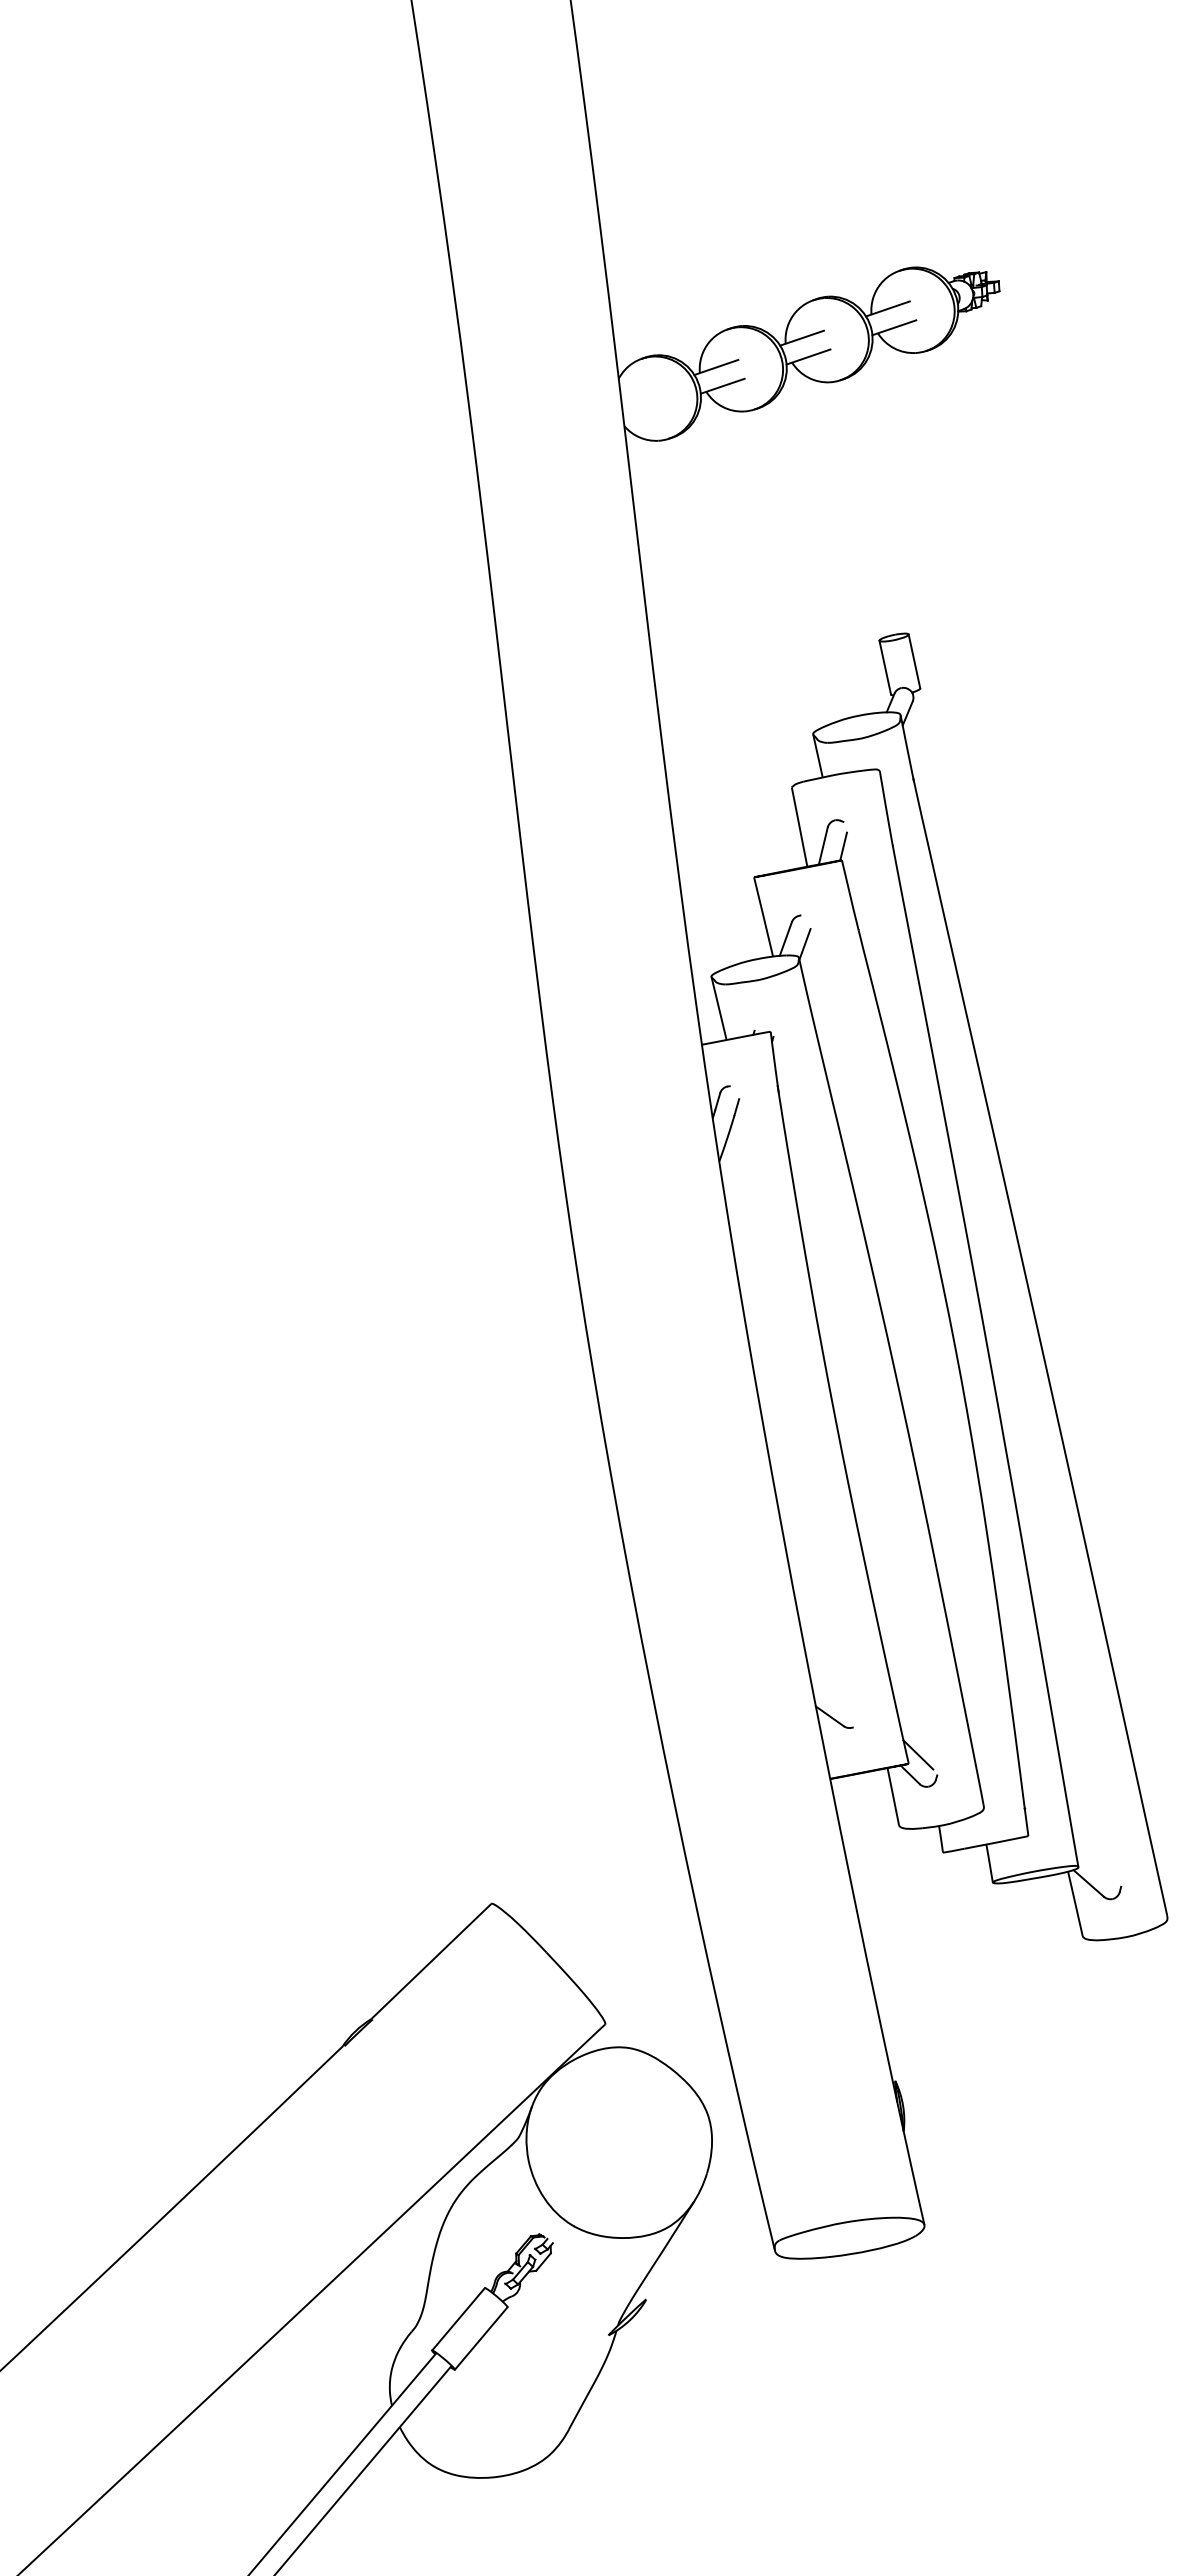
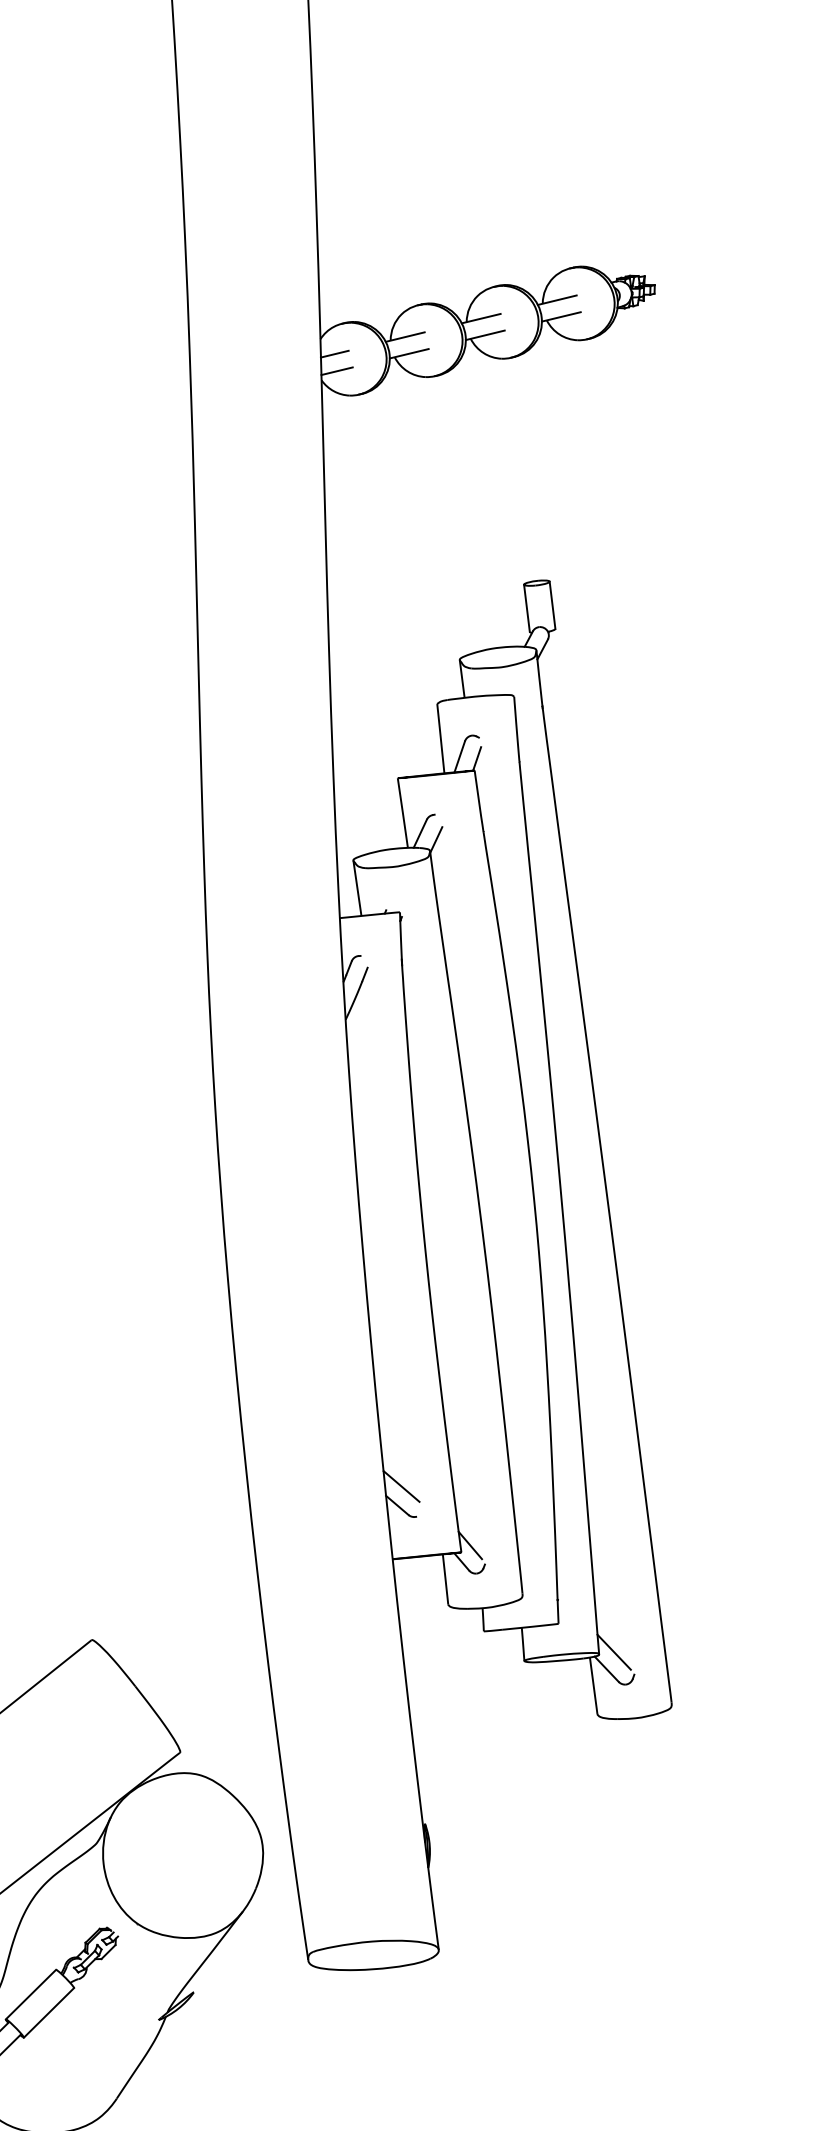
line: (636, 394) -> (334, 354), added
line: (640, 414) -> (336, 371), added
line: (832, 1693) -> (401, 1485), added
line: (1095, 1862) -> (614, 1651), added

